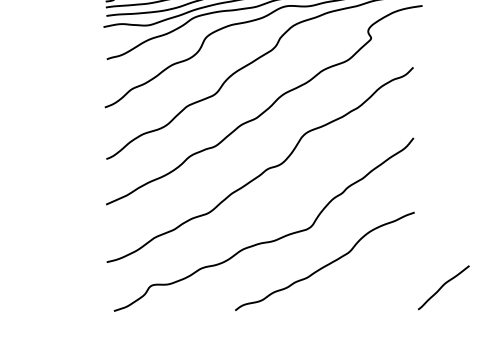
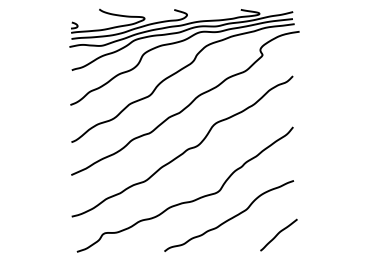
curve: (443, 286) -> (278, 234), moved

